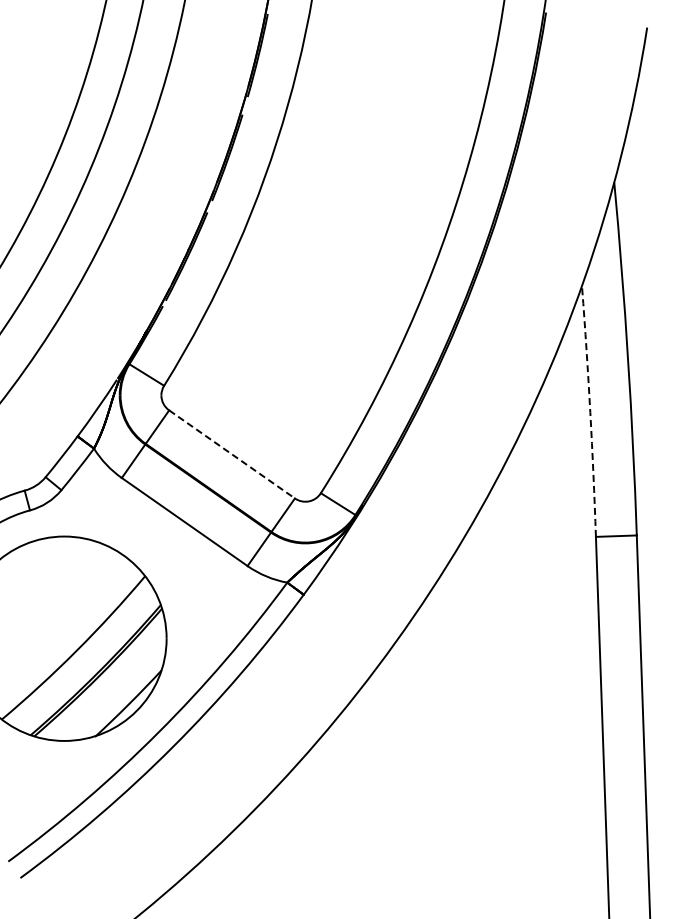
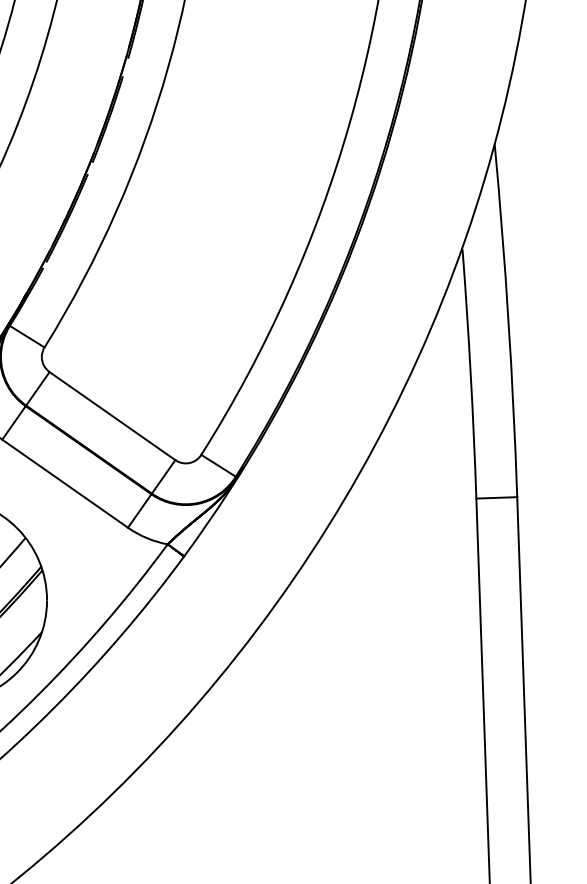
arc: (590, 412) -> (470, 374), dashed -> solid
line: (232, 454) -> (112, 416), dashed -> solid

